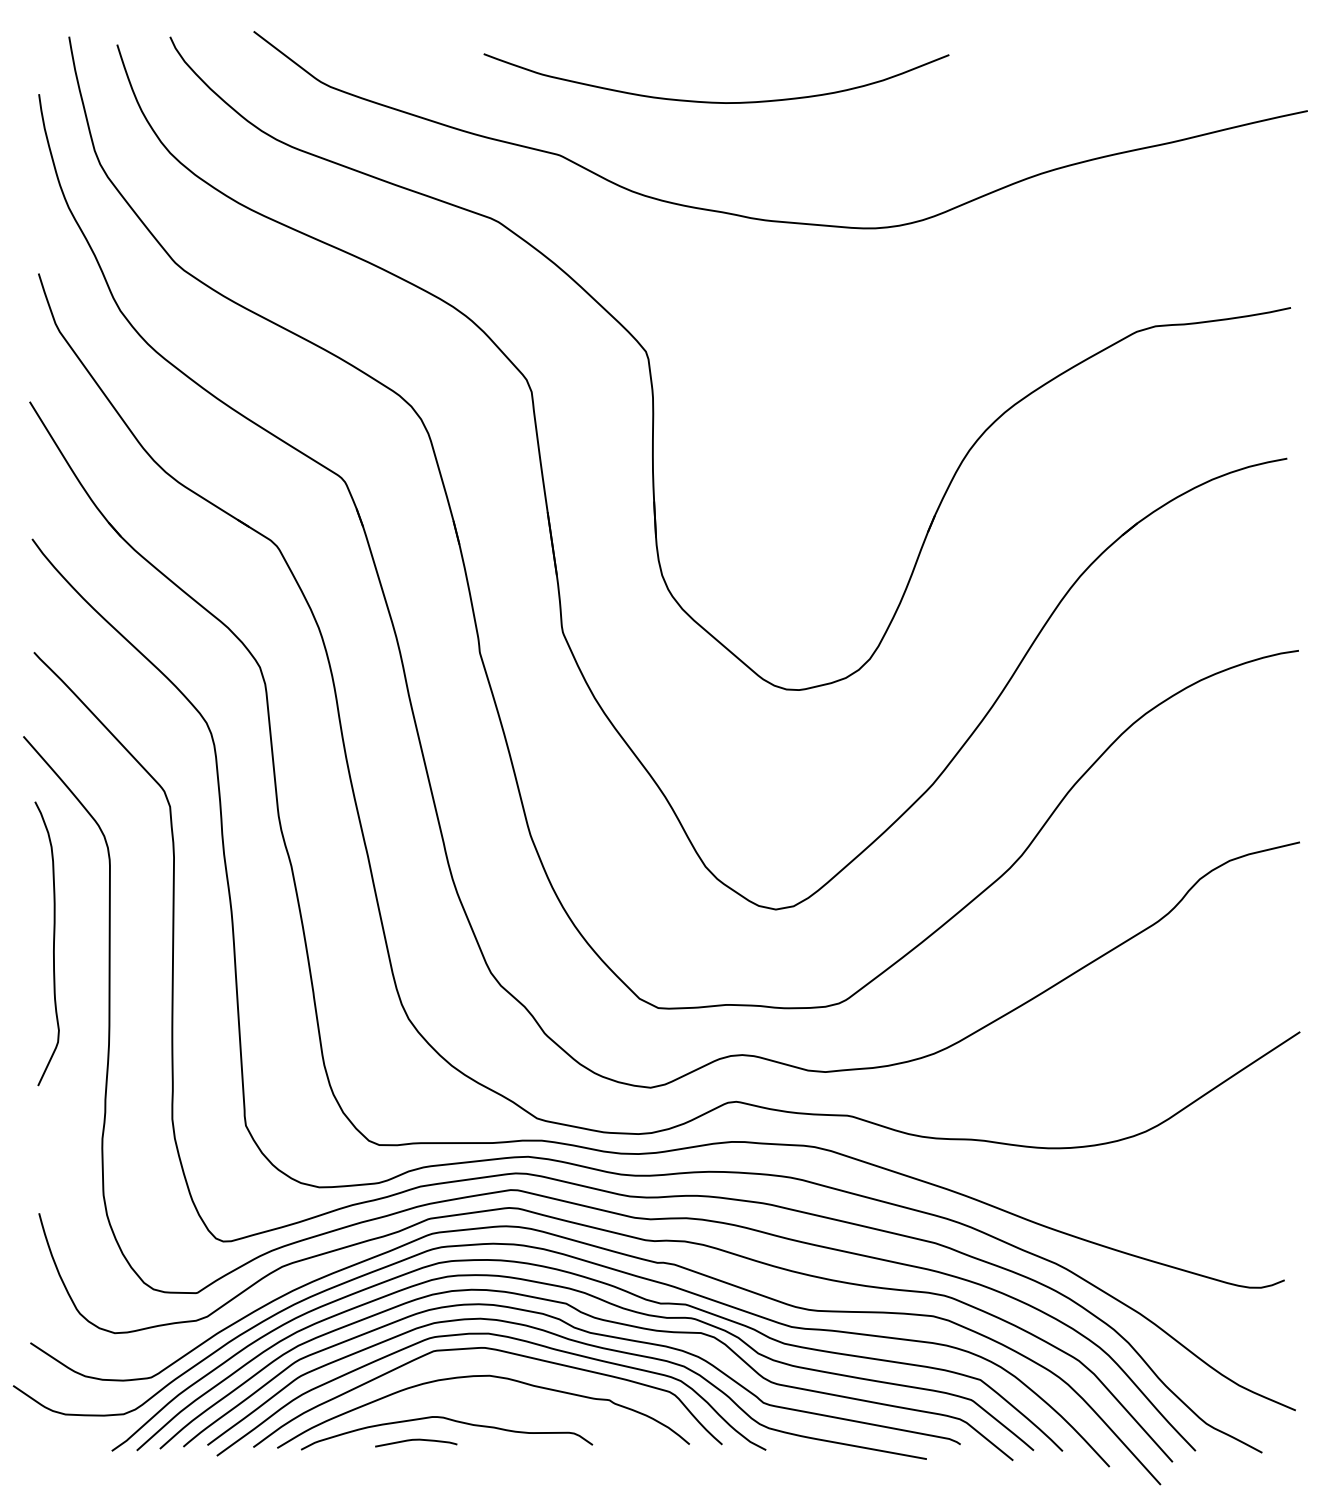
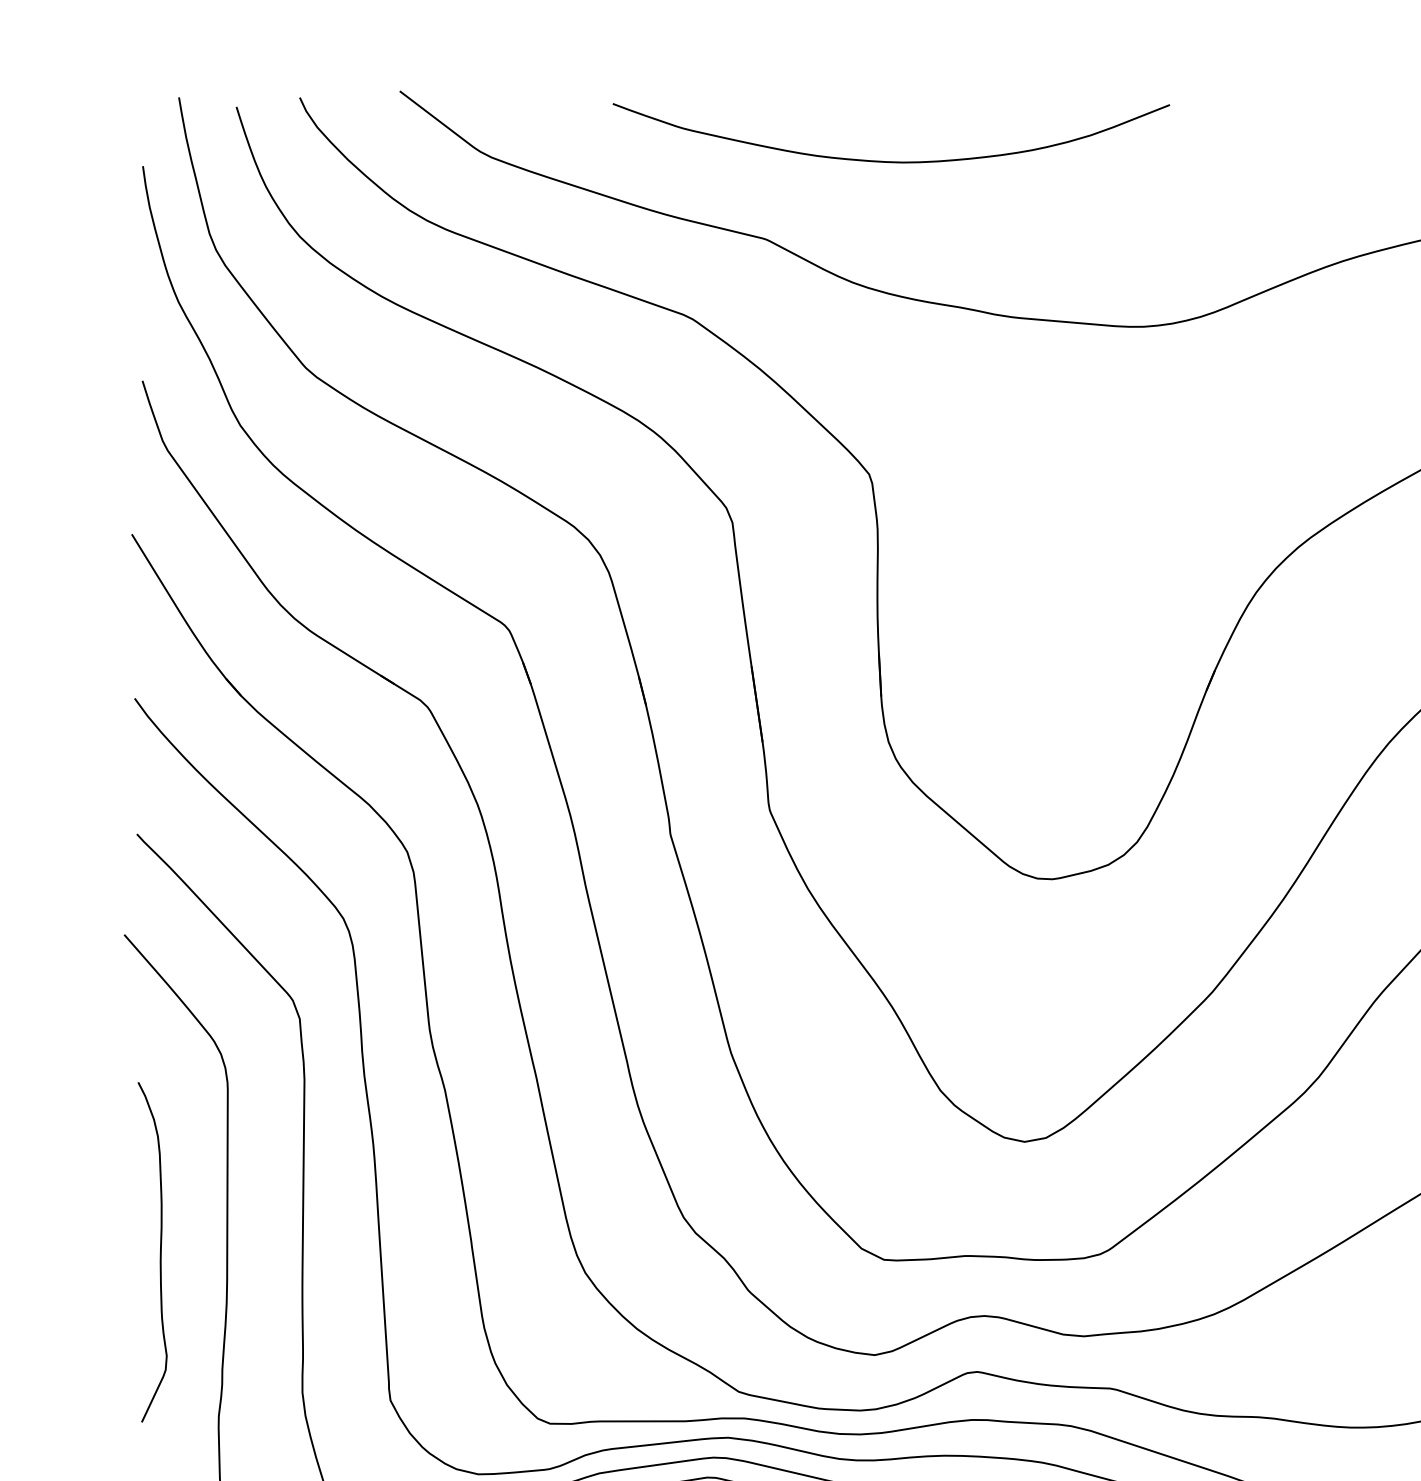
curve: (716, 101) -> (891, 160), moved
curve: (53, 943) -> (160, 1251), moved

